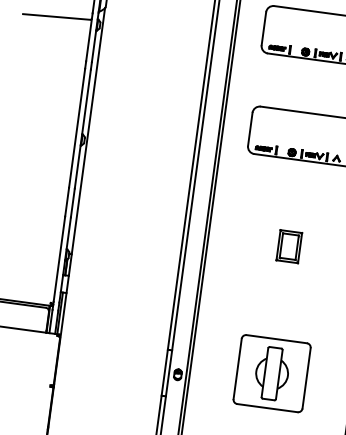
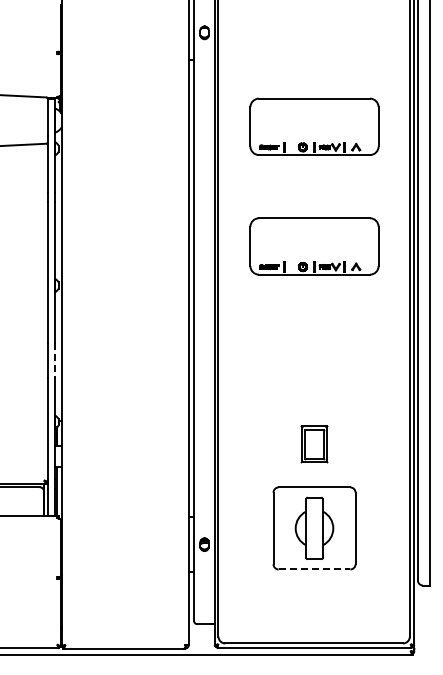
line: (72, 203) -> (54, 361), solid -> dashed
part: (289, 246) -> (314, 444), moved
line: (267, 408) -> (314, 569), solid -> dashed

